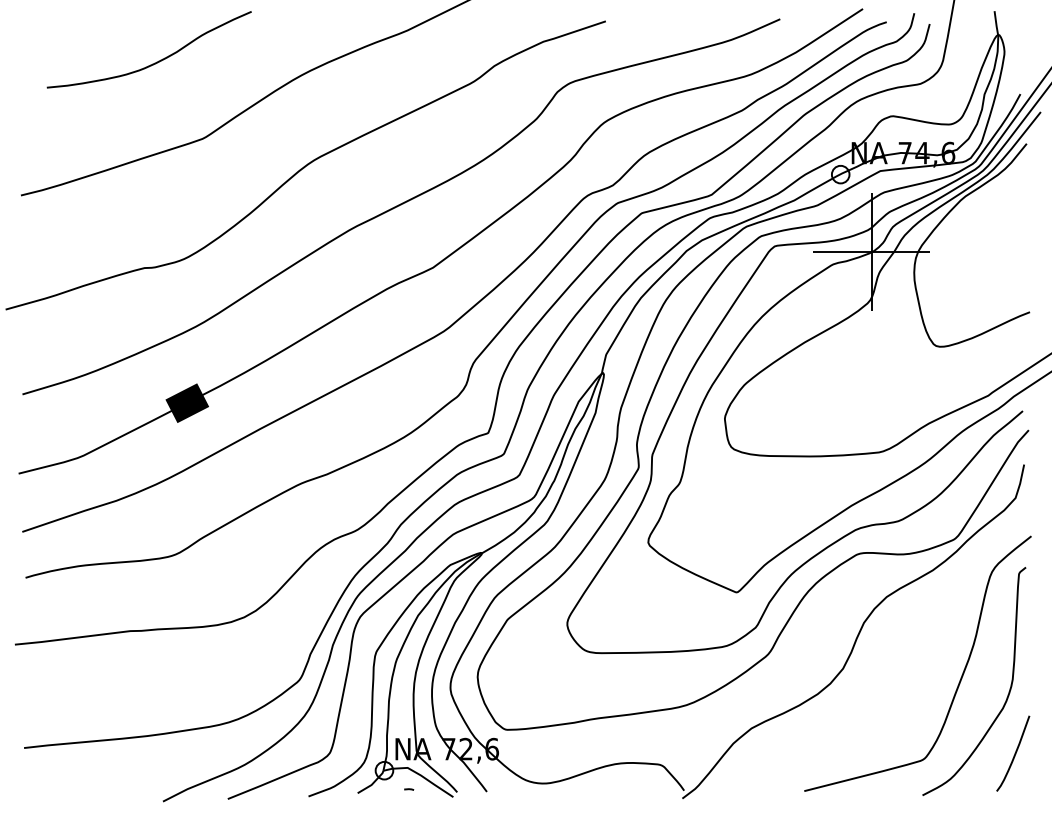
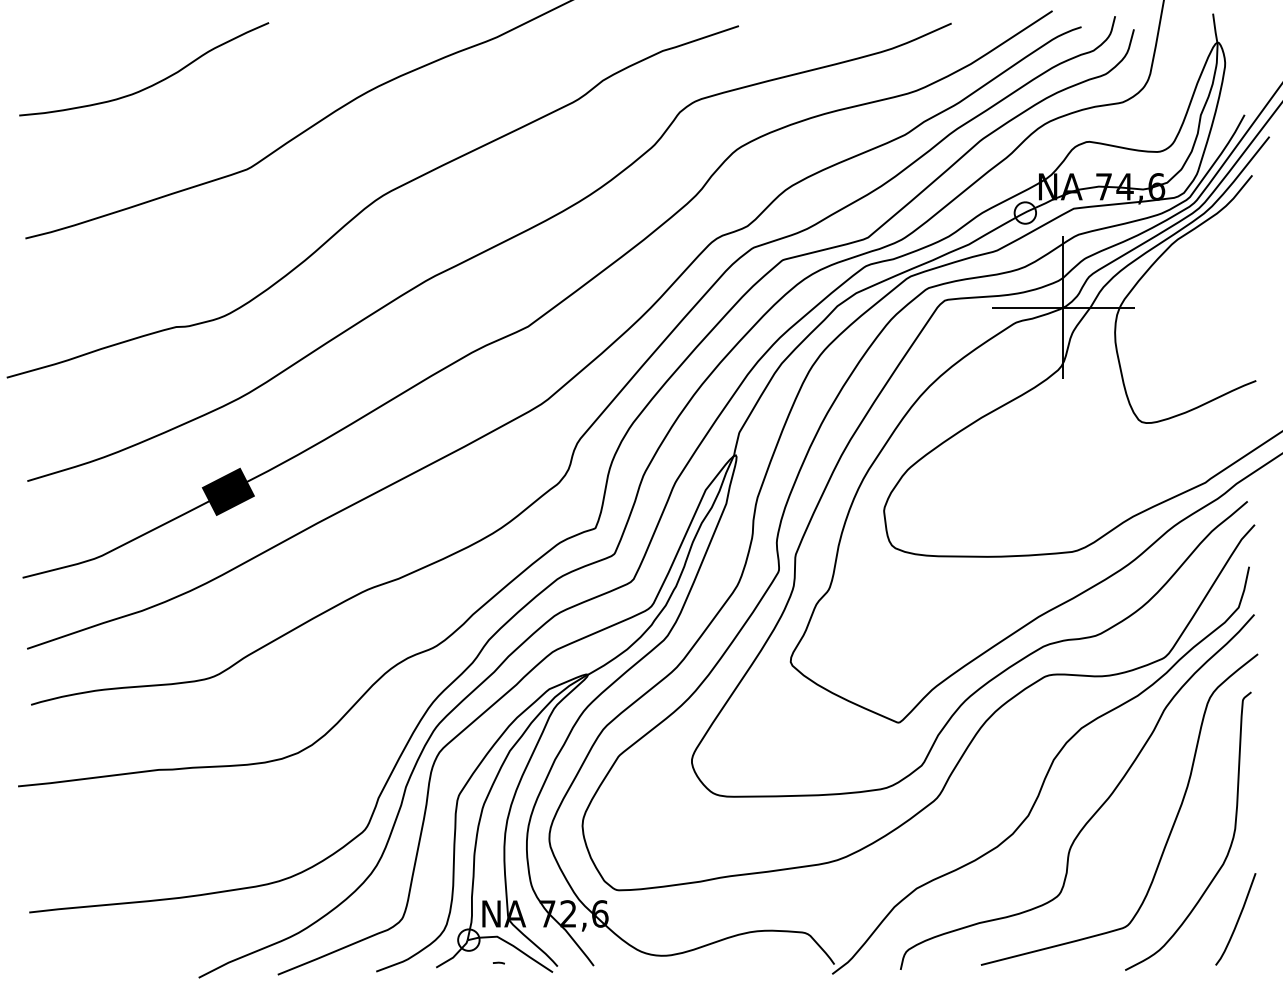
curve: (154, 62) -> (150, 84), moved
curve: (898, 664) -> (1095, 810), added

